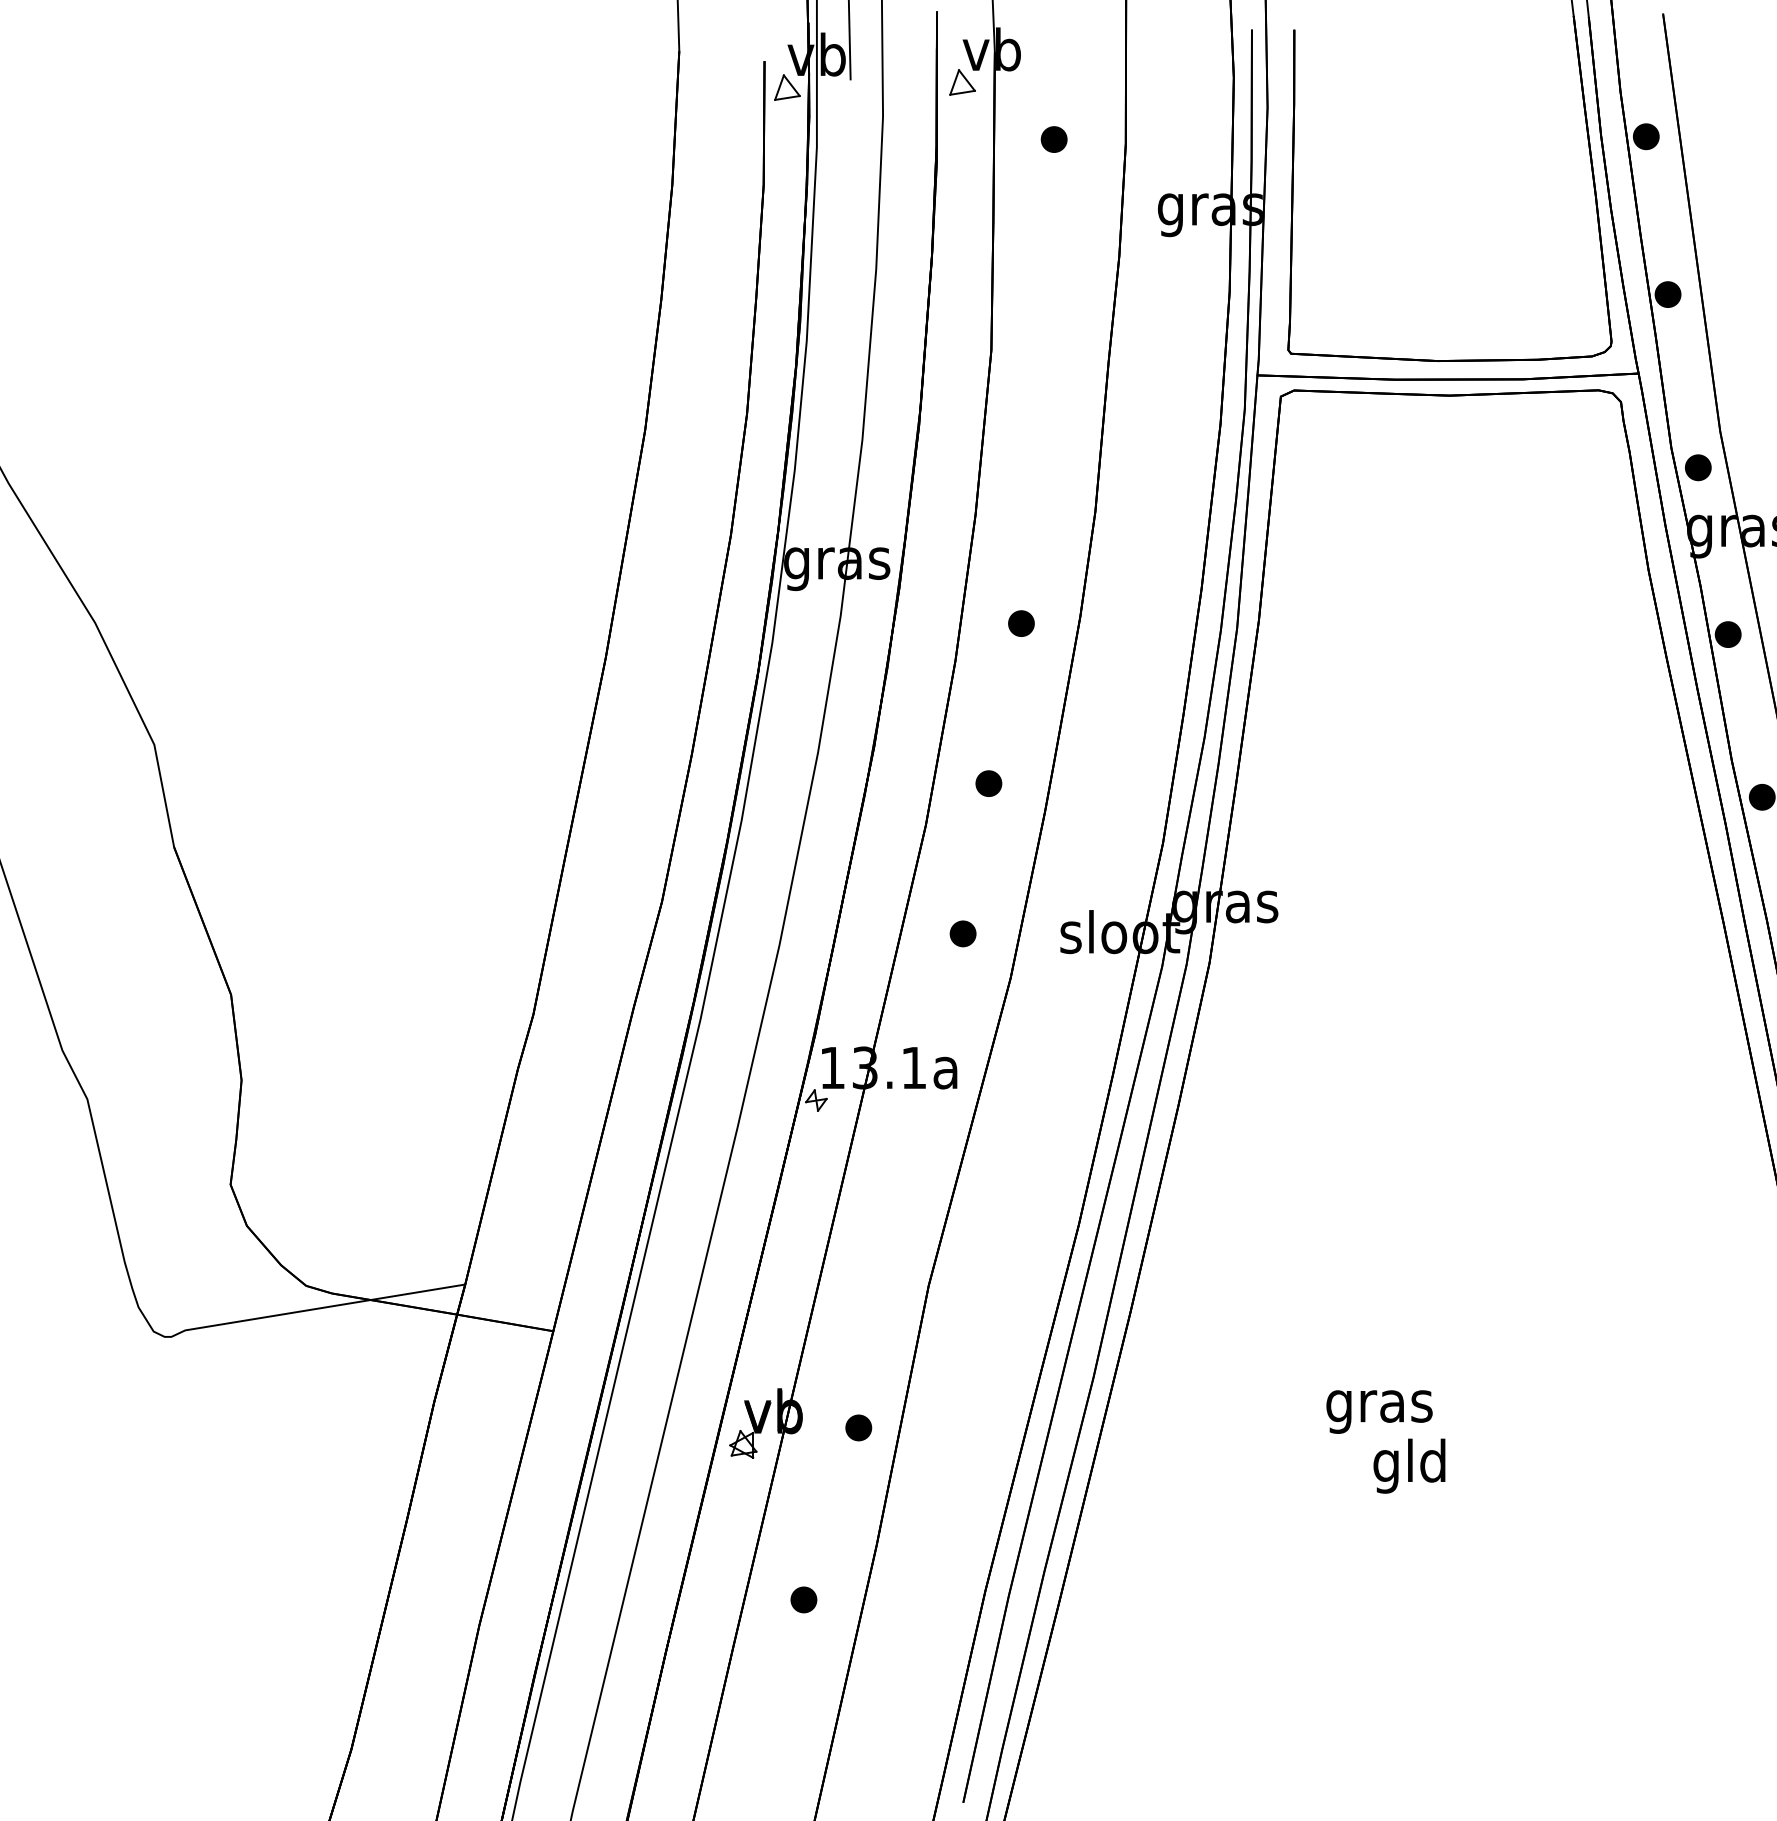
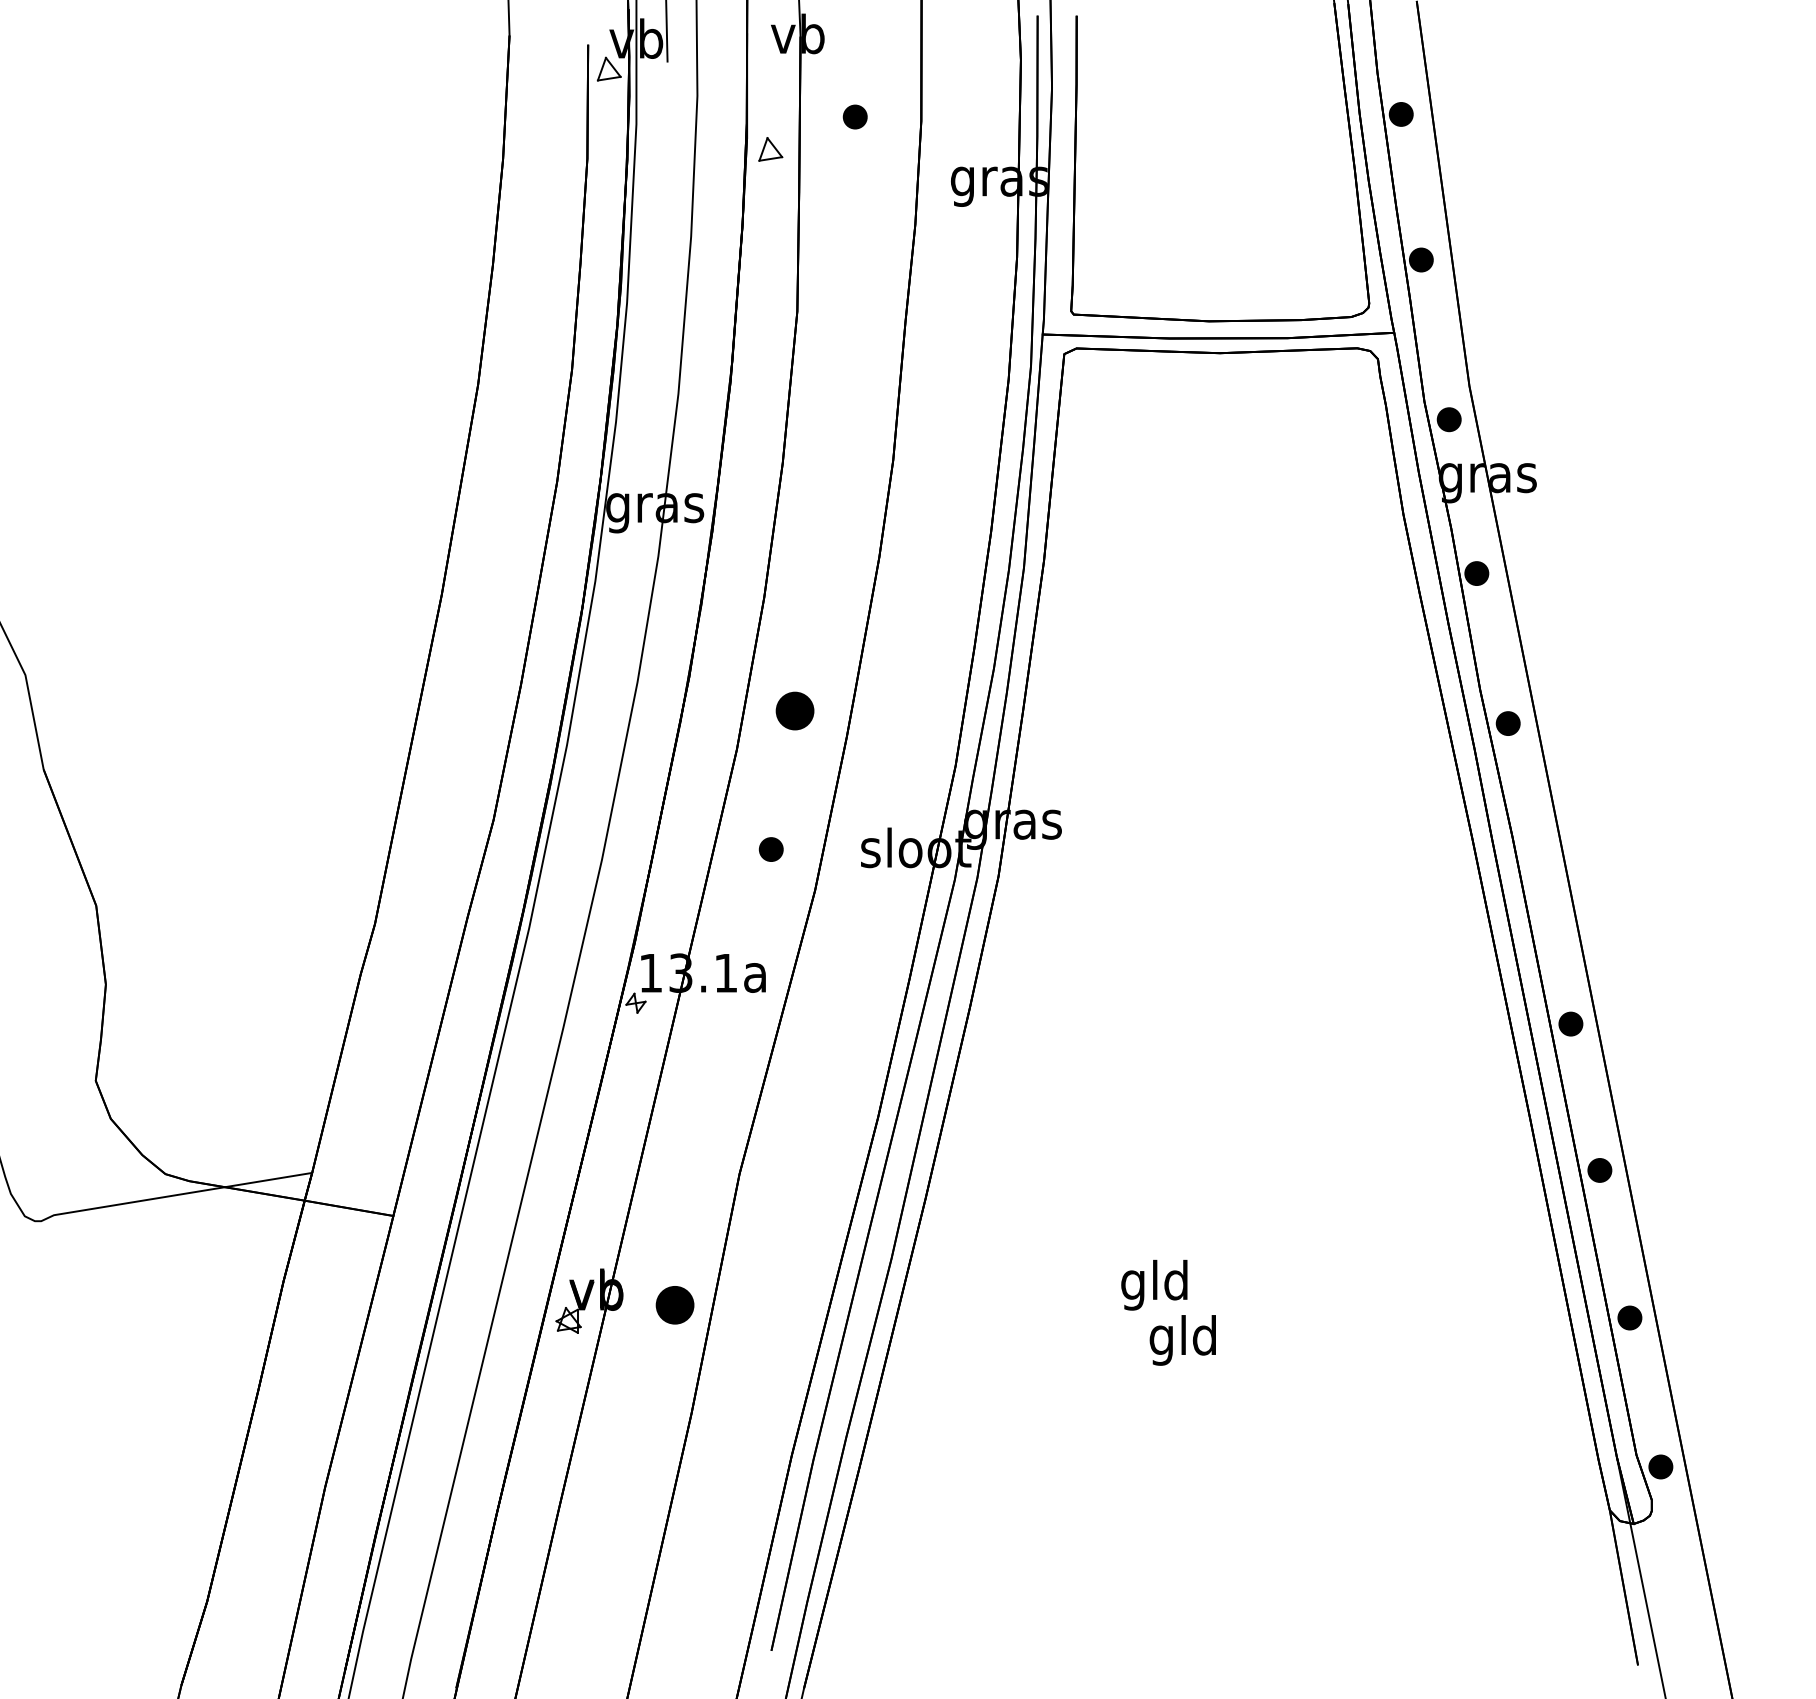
part: (962, 82) -> (770, 149), moved
part: (1020, 623) -> (824, 563), removed
part: (988, 783) -> (794, 710), size x1.6
text: (1379, 1405) -> (1155, 1284), gras -> gld
part: (858, 1427) -> (674, 1304), size x1.6
part: (803, 1599) -> (624, 1463), removed

